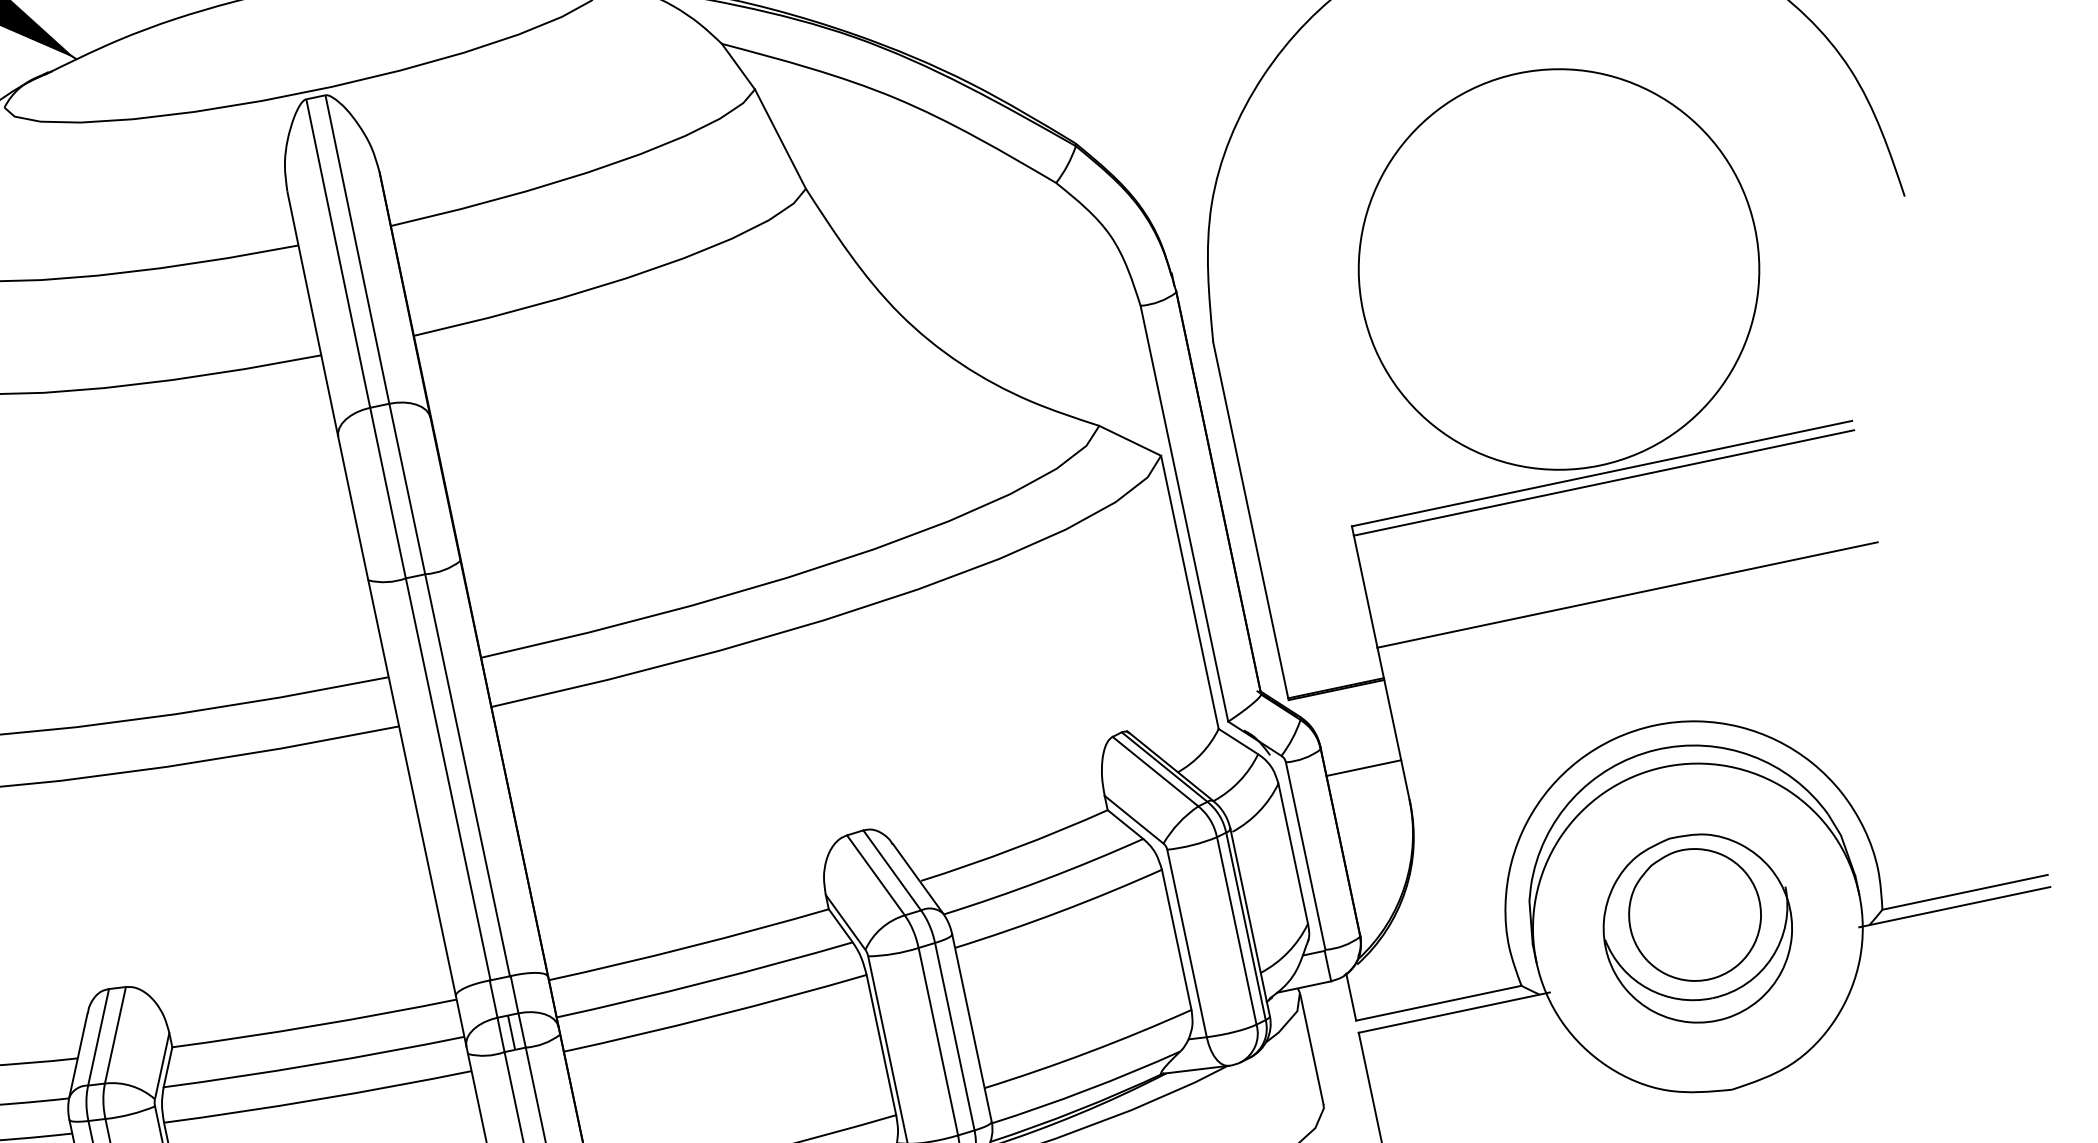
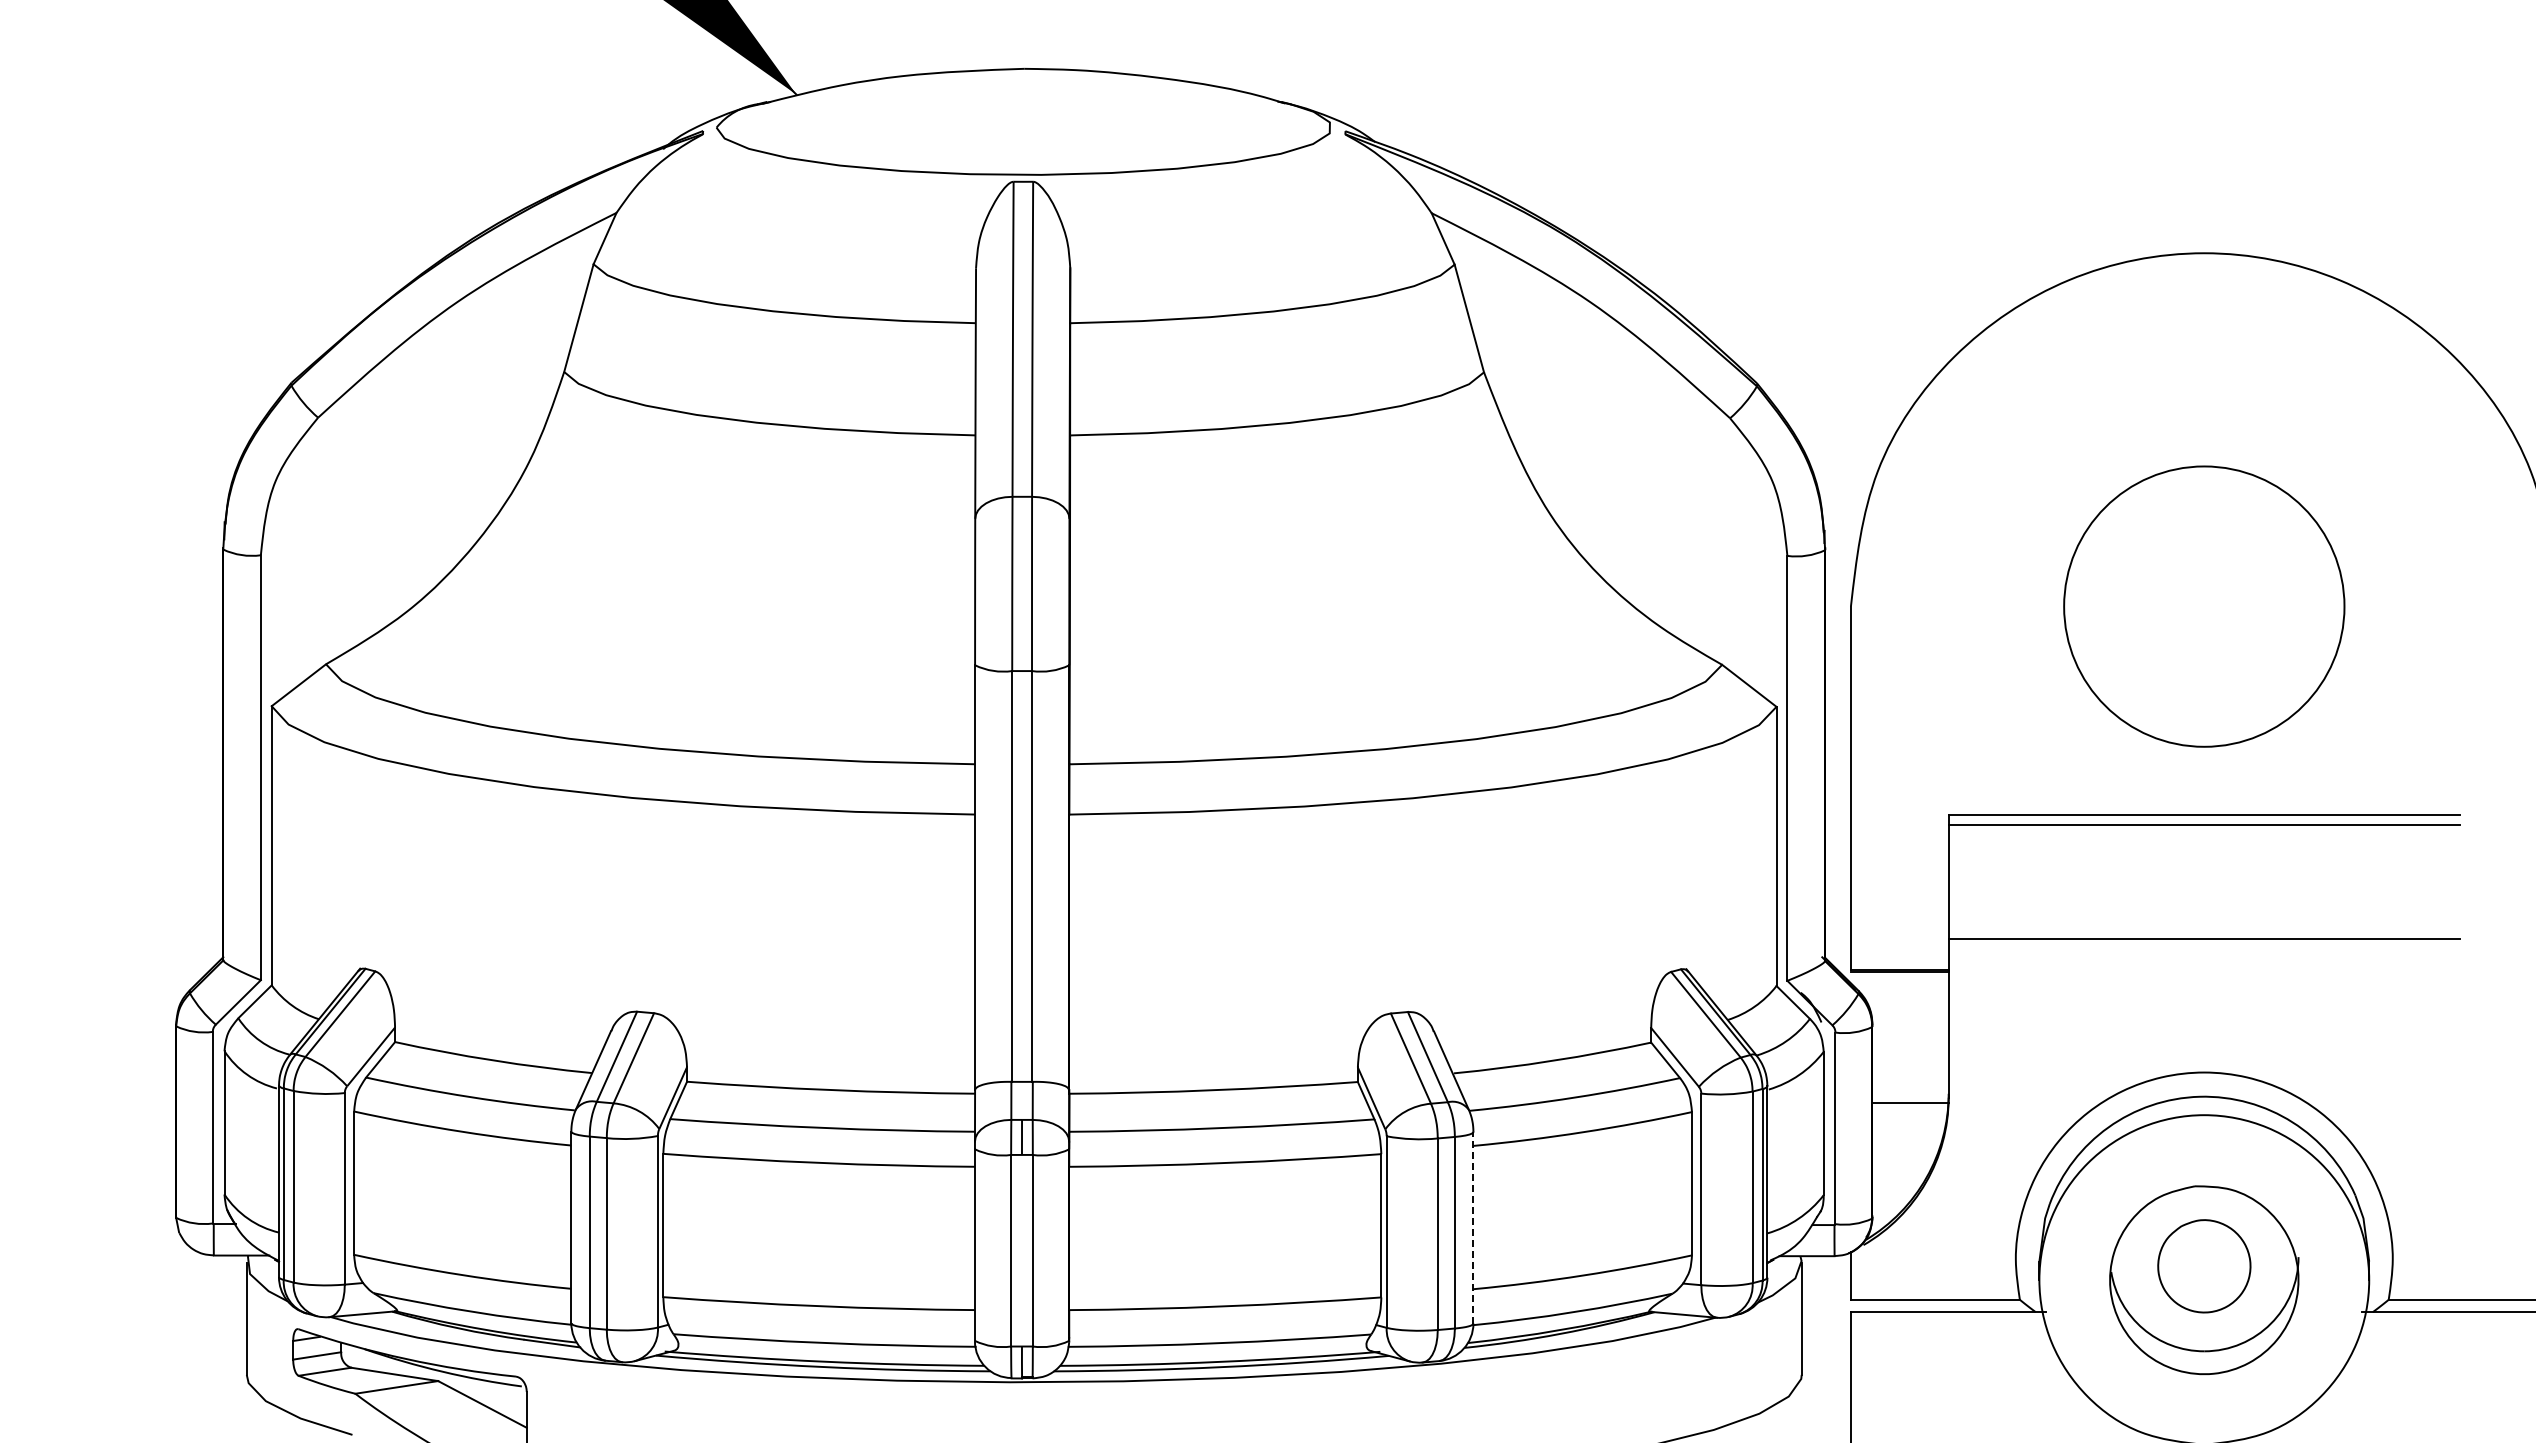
circle: (1559, 269) -> (2204, 606), size x0.7
line: (1363, 768) -> (1910, 1103), moved
part: (1695, 915) -> (2204, 1266), size x0.7
line: (971, 1027) -> (1473, 1227), solid -> dashed

